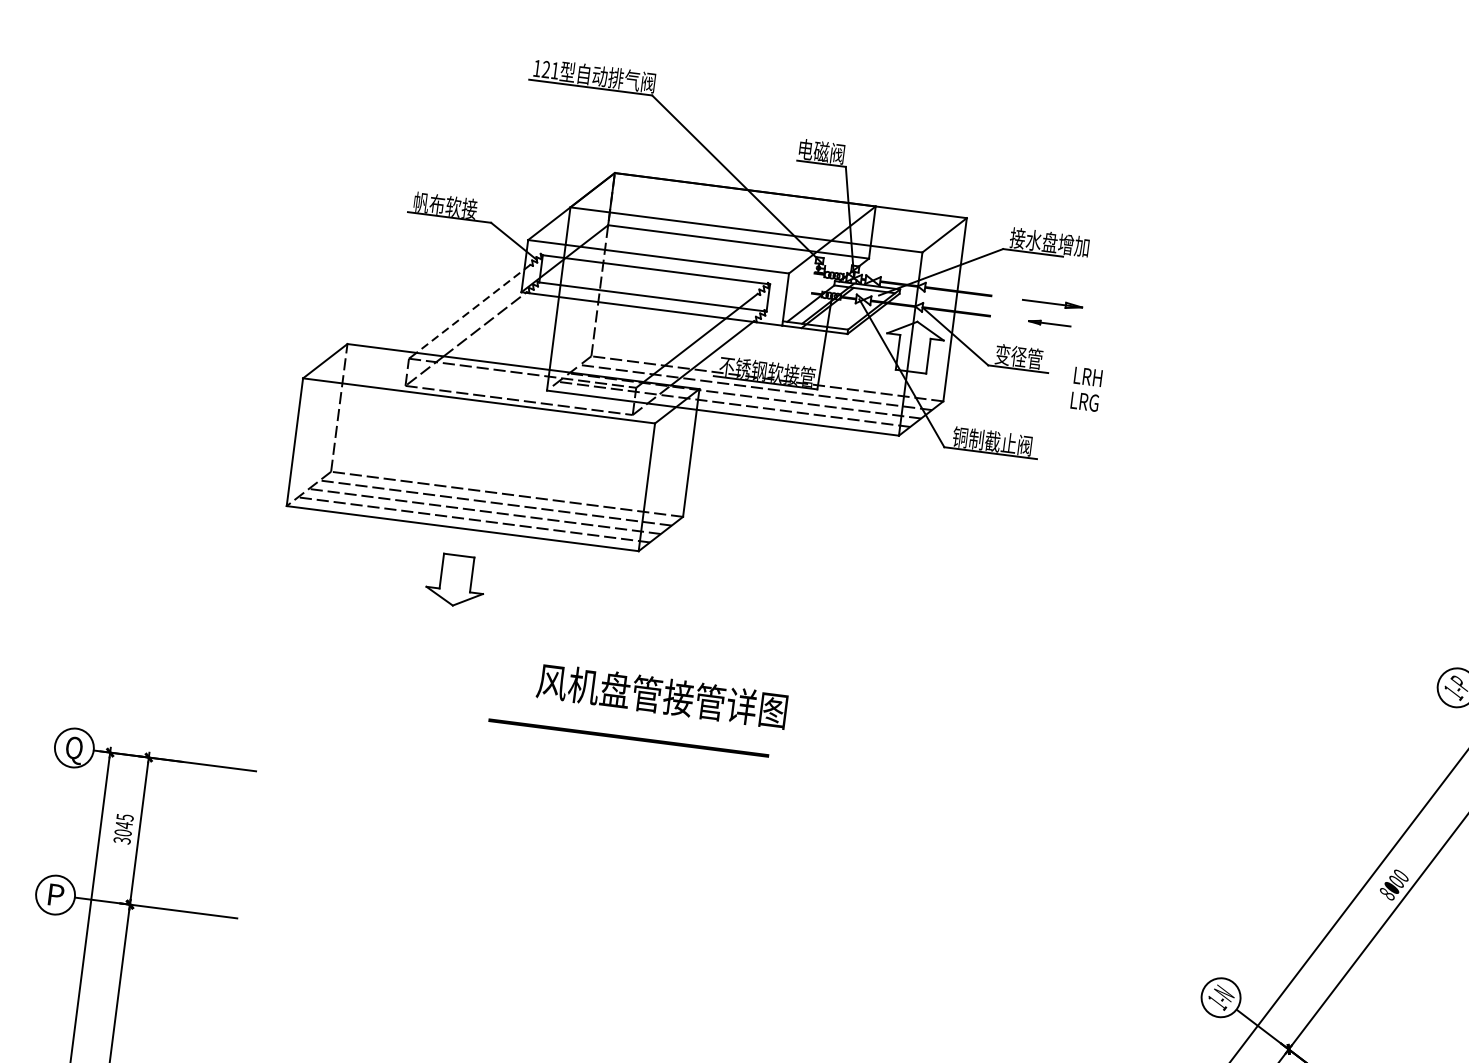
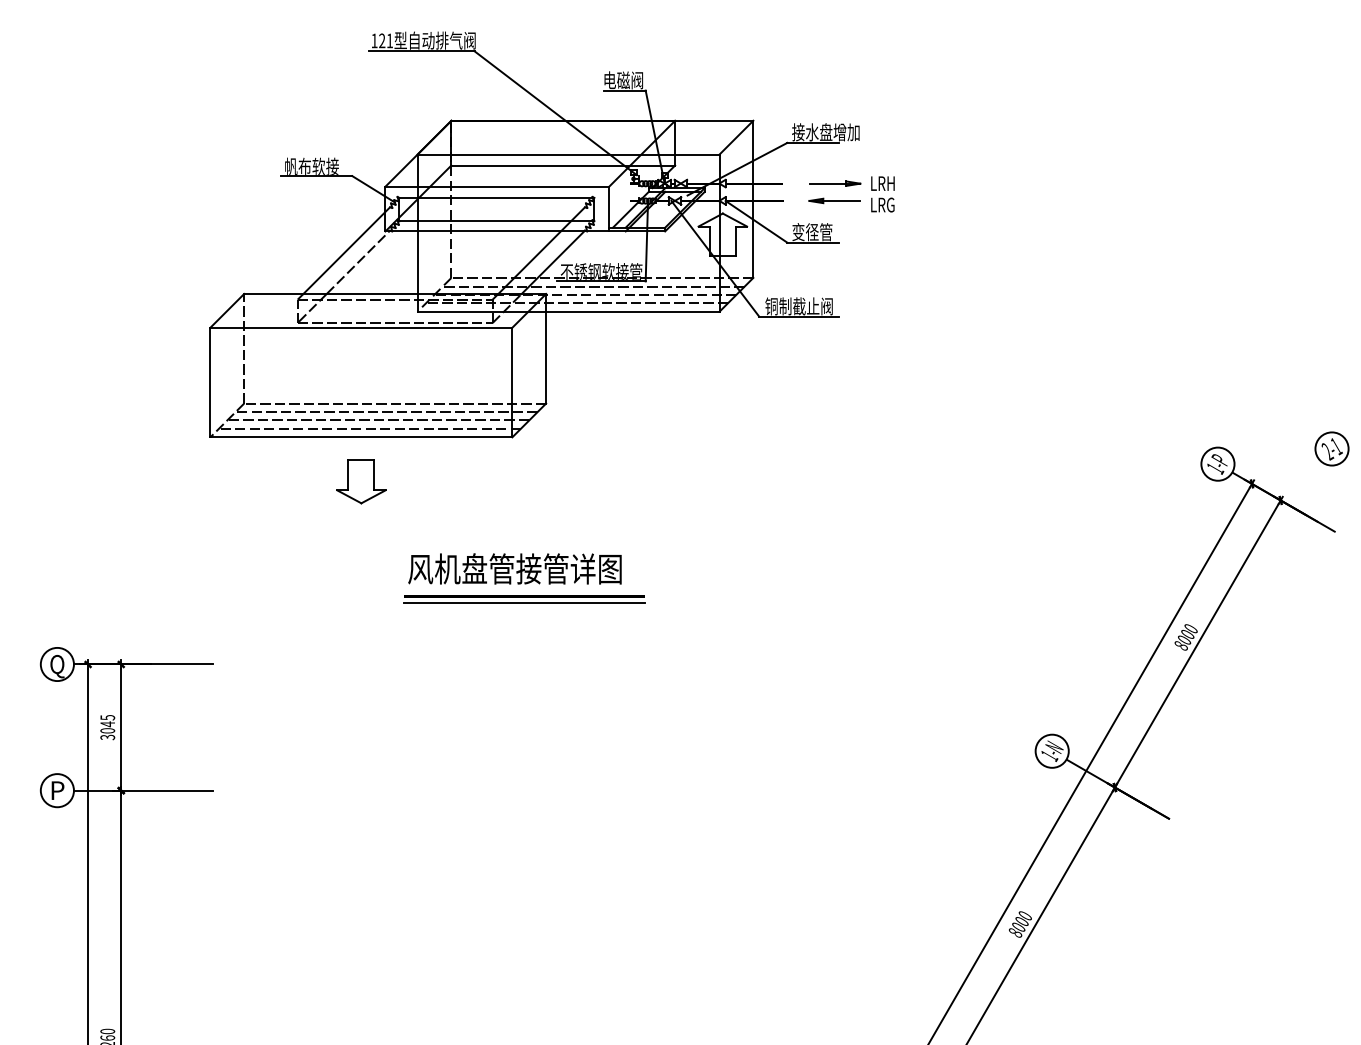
line: (473, 309) -> (346, 251), dashed -> solid
part: (1049, 323) -> (834, 200), size x1.43
text: (1086, 389) -> (882, 194), moved
text: (661, 695) -> (514, 568), moved
line: (626, 746) -> (523, 603), added

